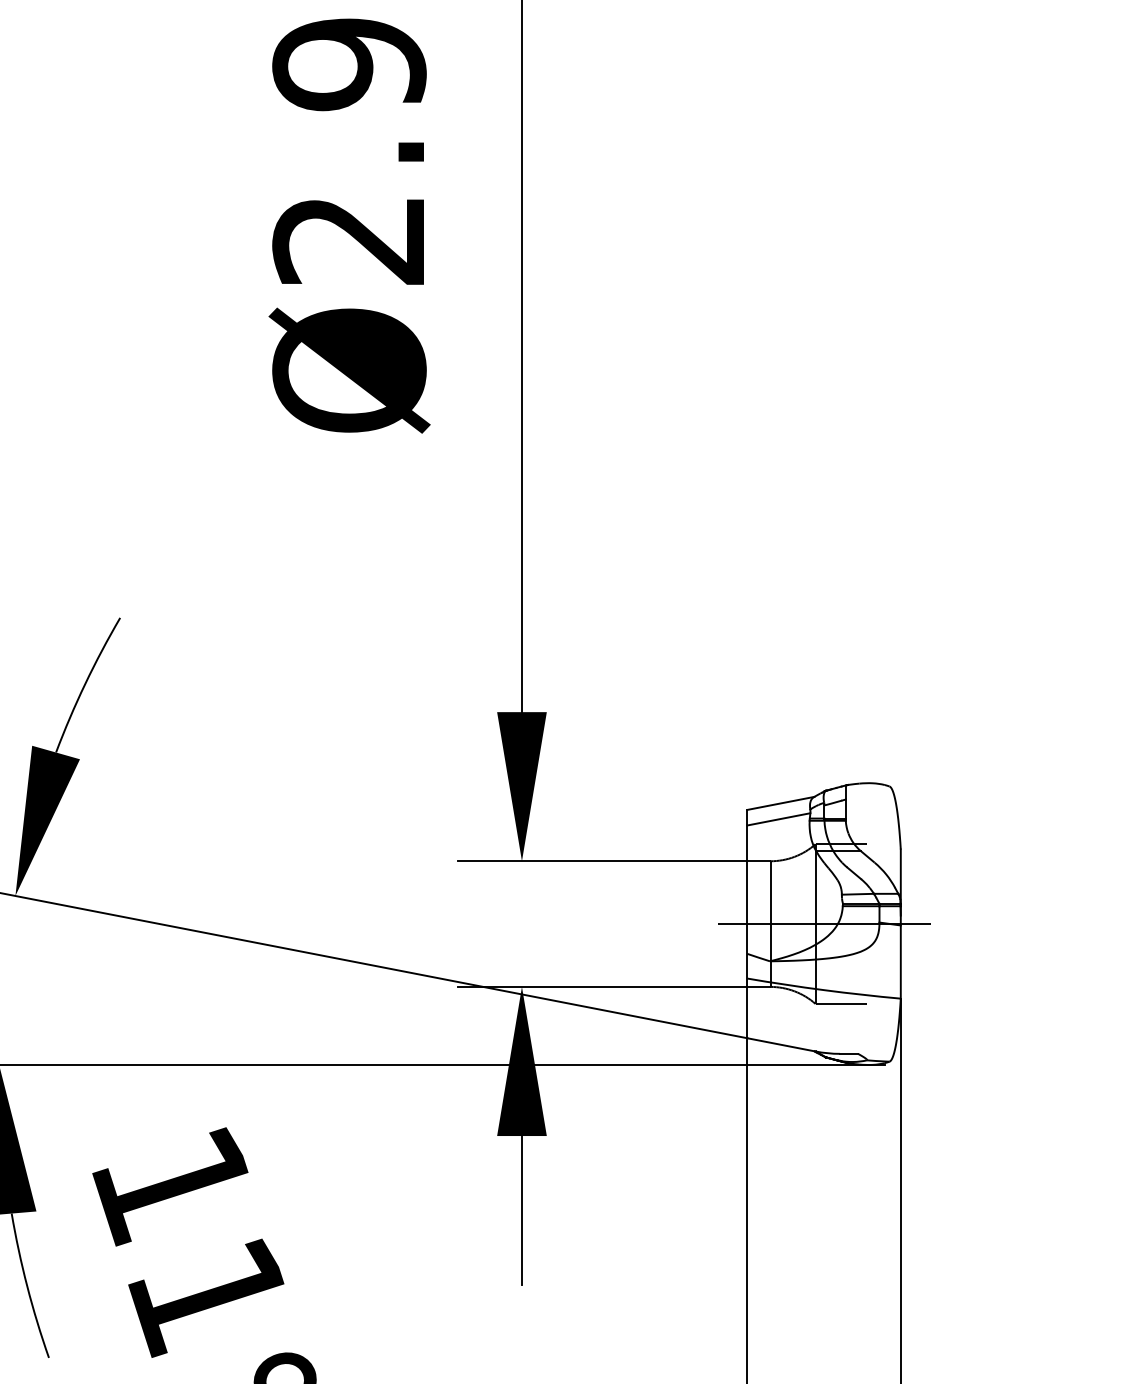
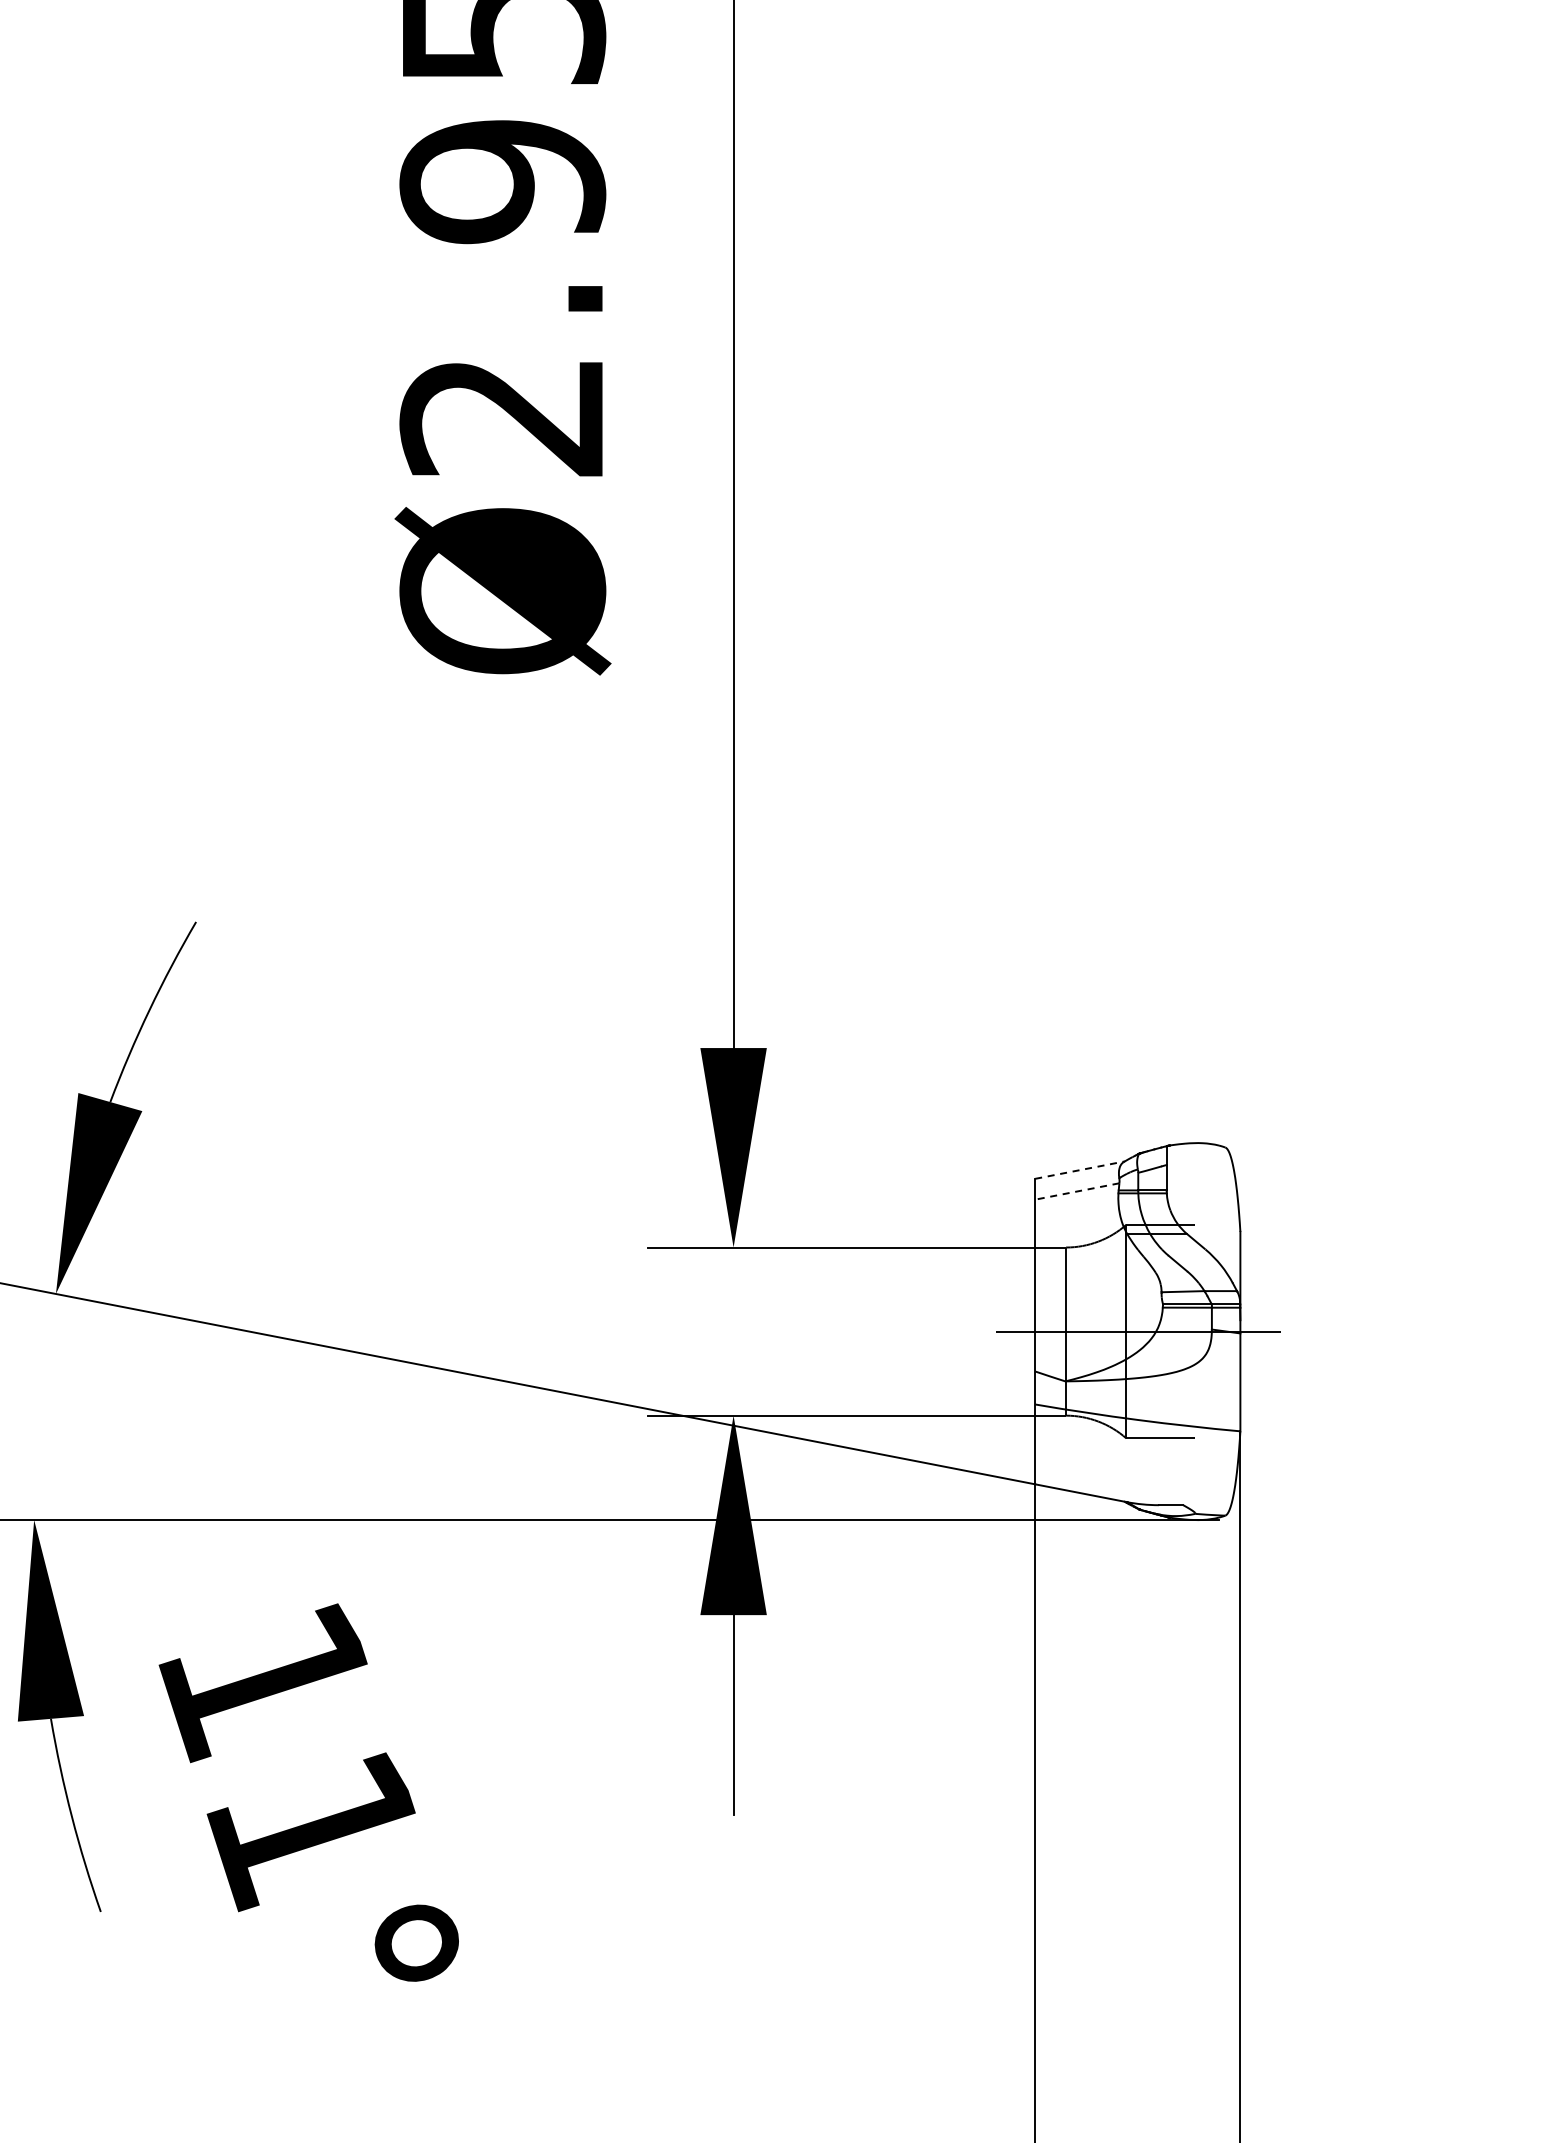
line: (781, 803) -> (1080, 1170), solid -> dashed
line: (779, 819) -> (1077, 1191), solid -> dashed

